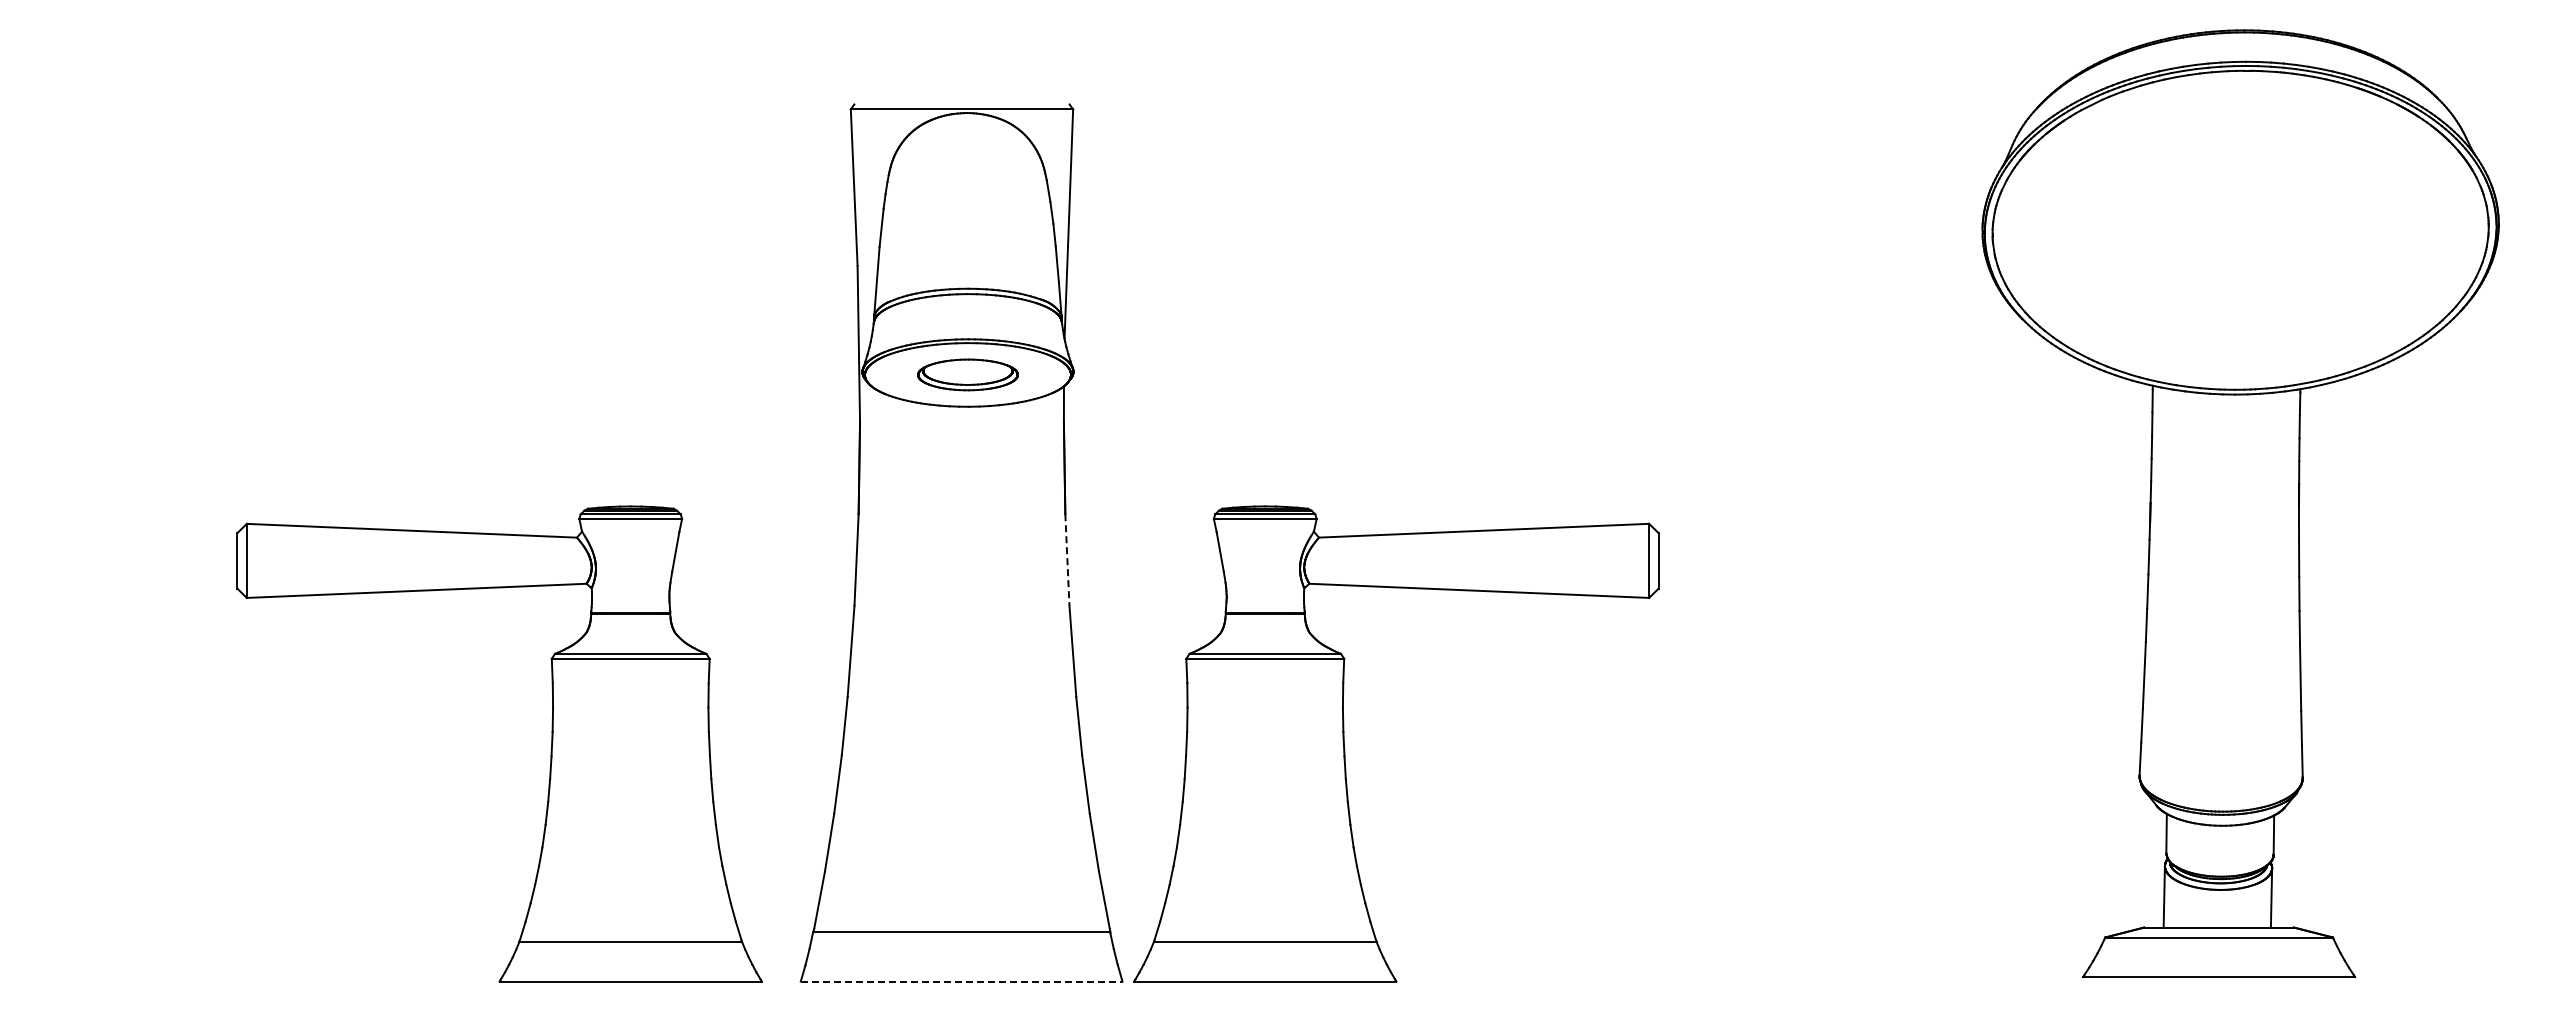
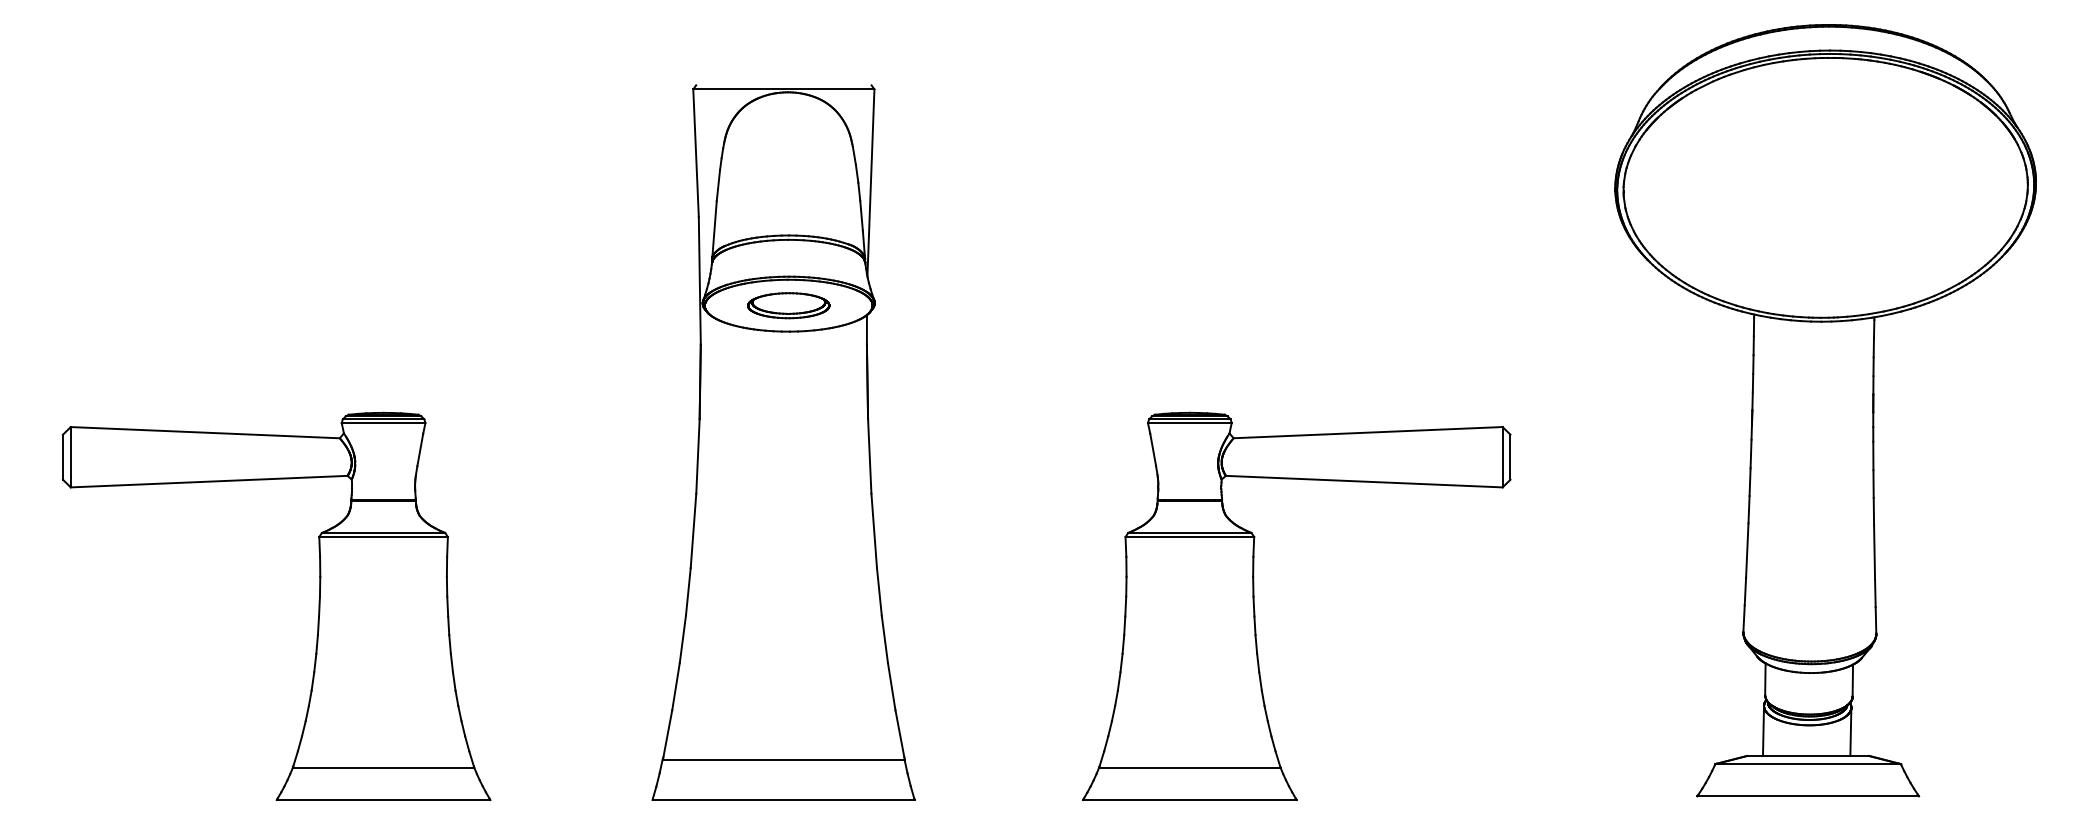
line: (1067, 559) -> (869, 456), dashed -> solid
part: (1345, 749) -> (1255, 610), moved
part: (550, 750) -> (318, 611), moved
line: (961, 981) -> (783, 799), dashed -> solid

